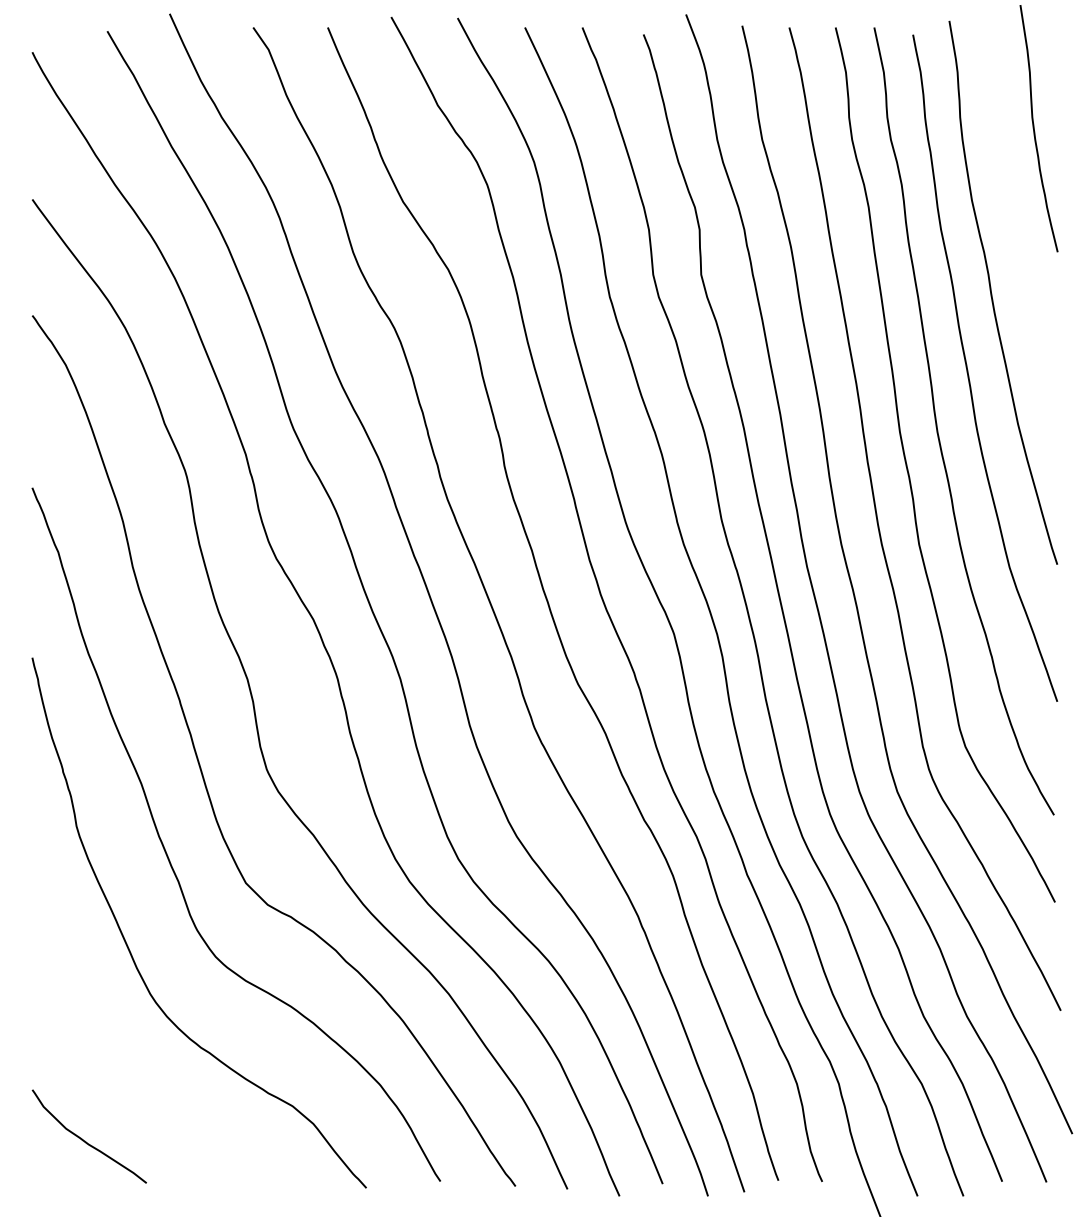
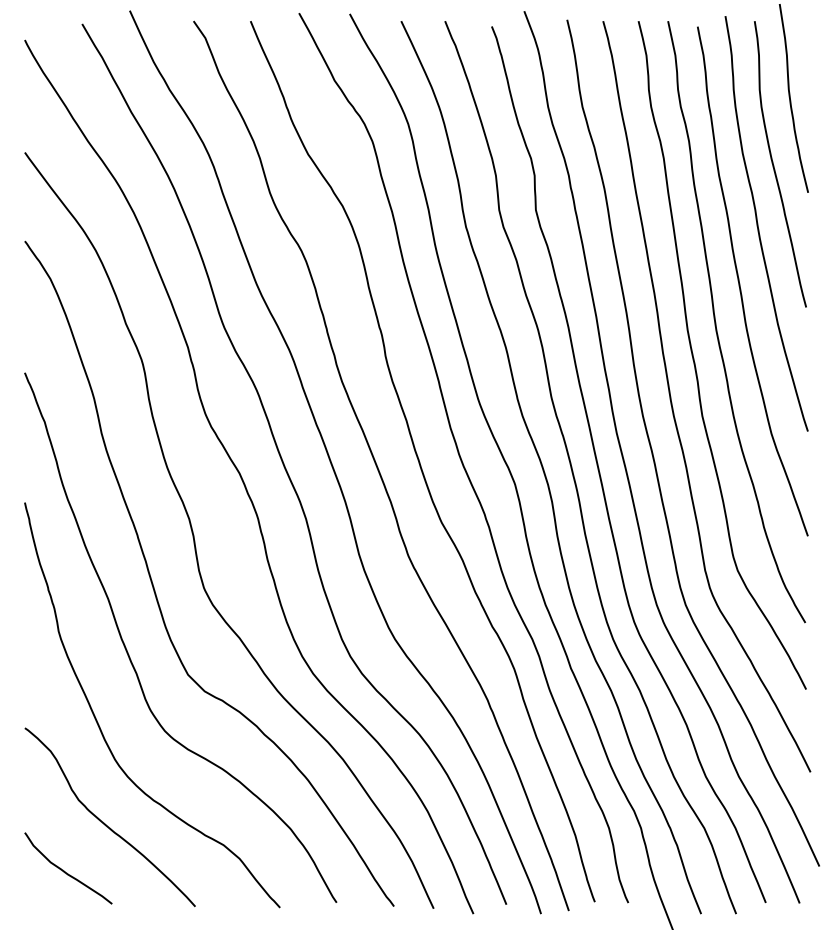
curve: (1013, 216) -> (774, 165), added
curve: (136, 1076) -> (104, 822), added

